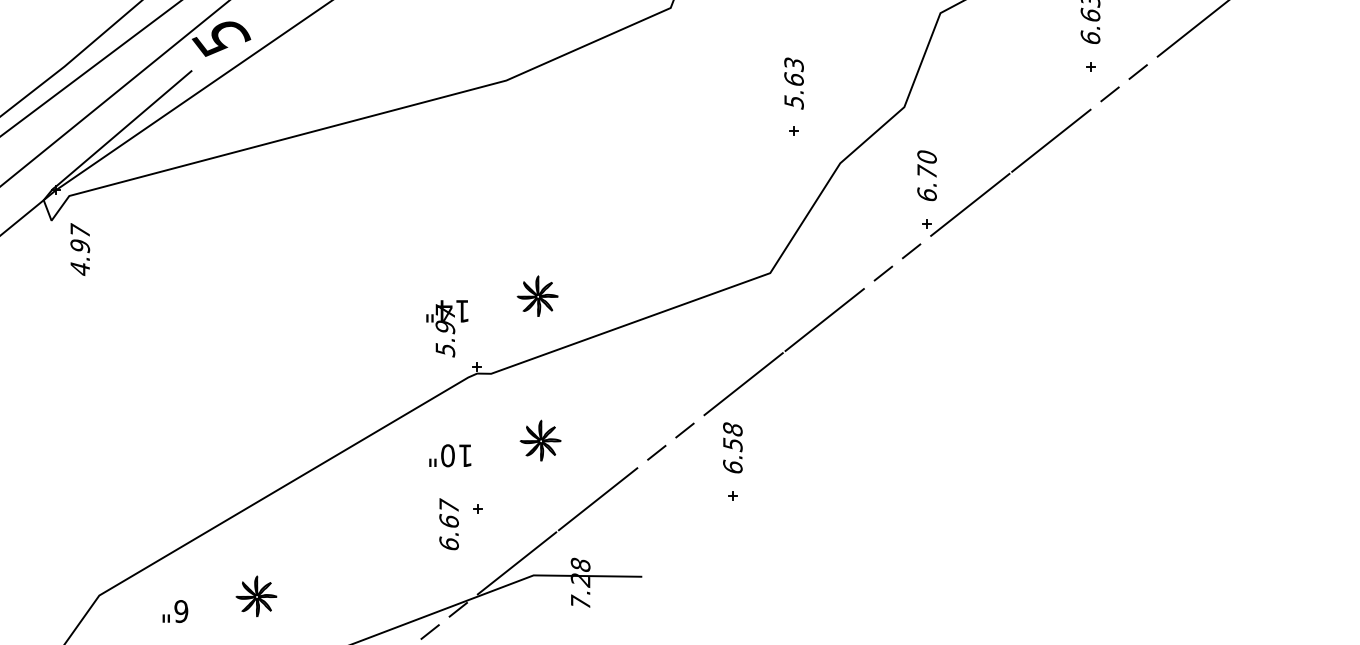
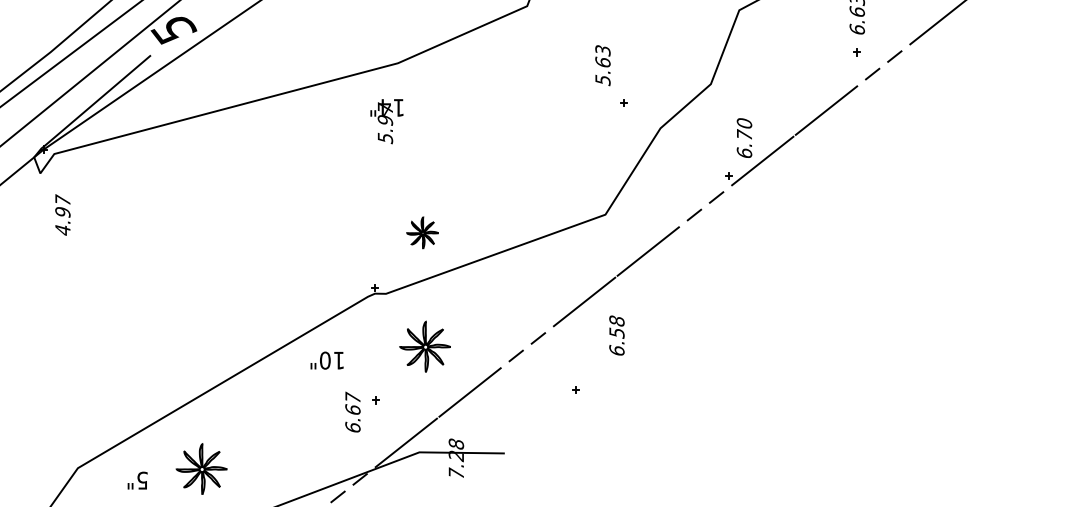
text: (793, 83) -> (602, 65), moved
text: (926, 175) -> (744, 137), moved
text: (80, 249) -> (63, 214), moved
text: (447, 328) -> (387, 121), moved
part: (540, 440) -> (424, 346), size x1.6
text: (732, 447) -> (616, 335), moved
text: (450, 455) -> (327, 360), moved
part: (256, 596) -> (201, 468), size x1.6
text: (181, 611) -> (142, 480), 6" -> 5"

